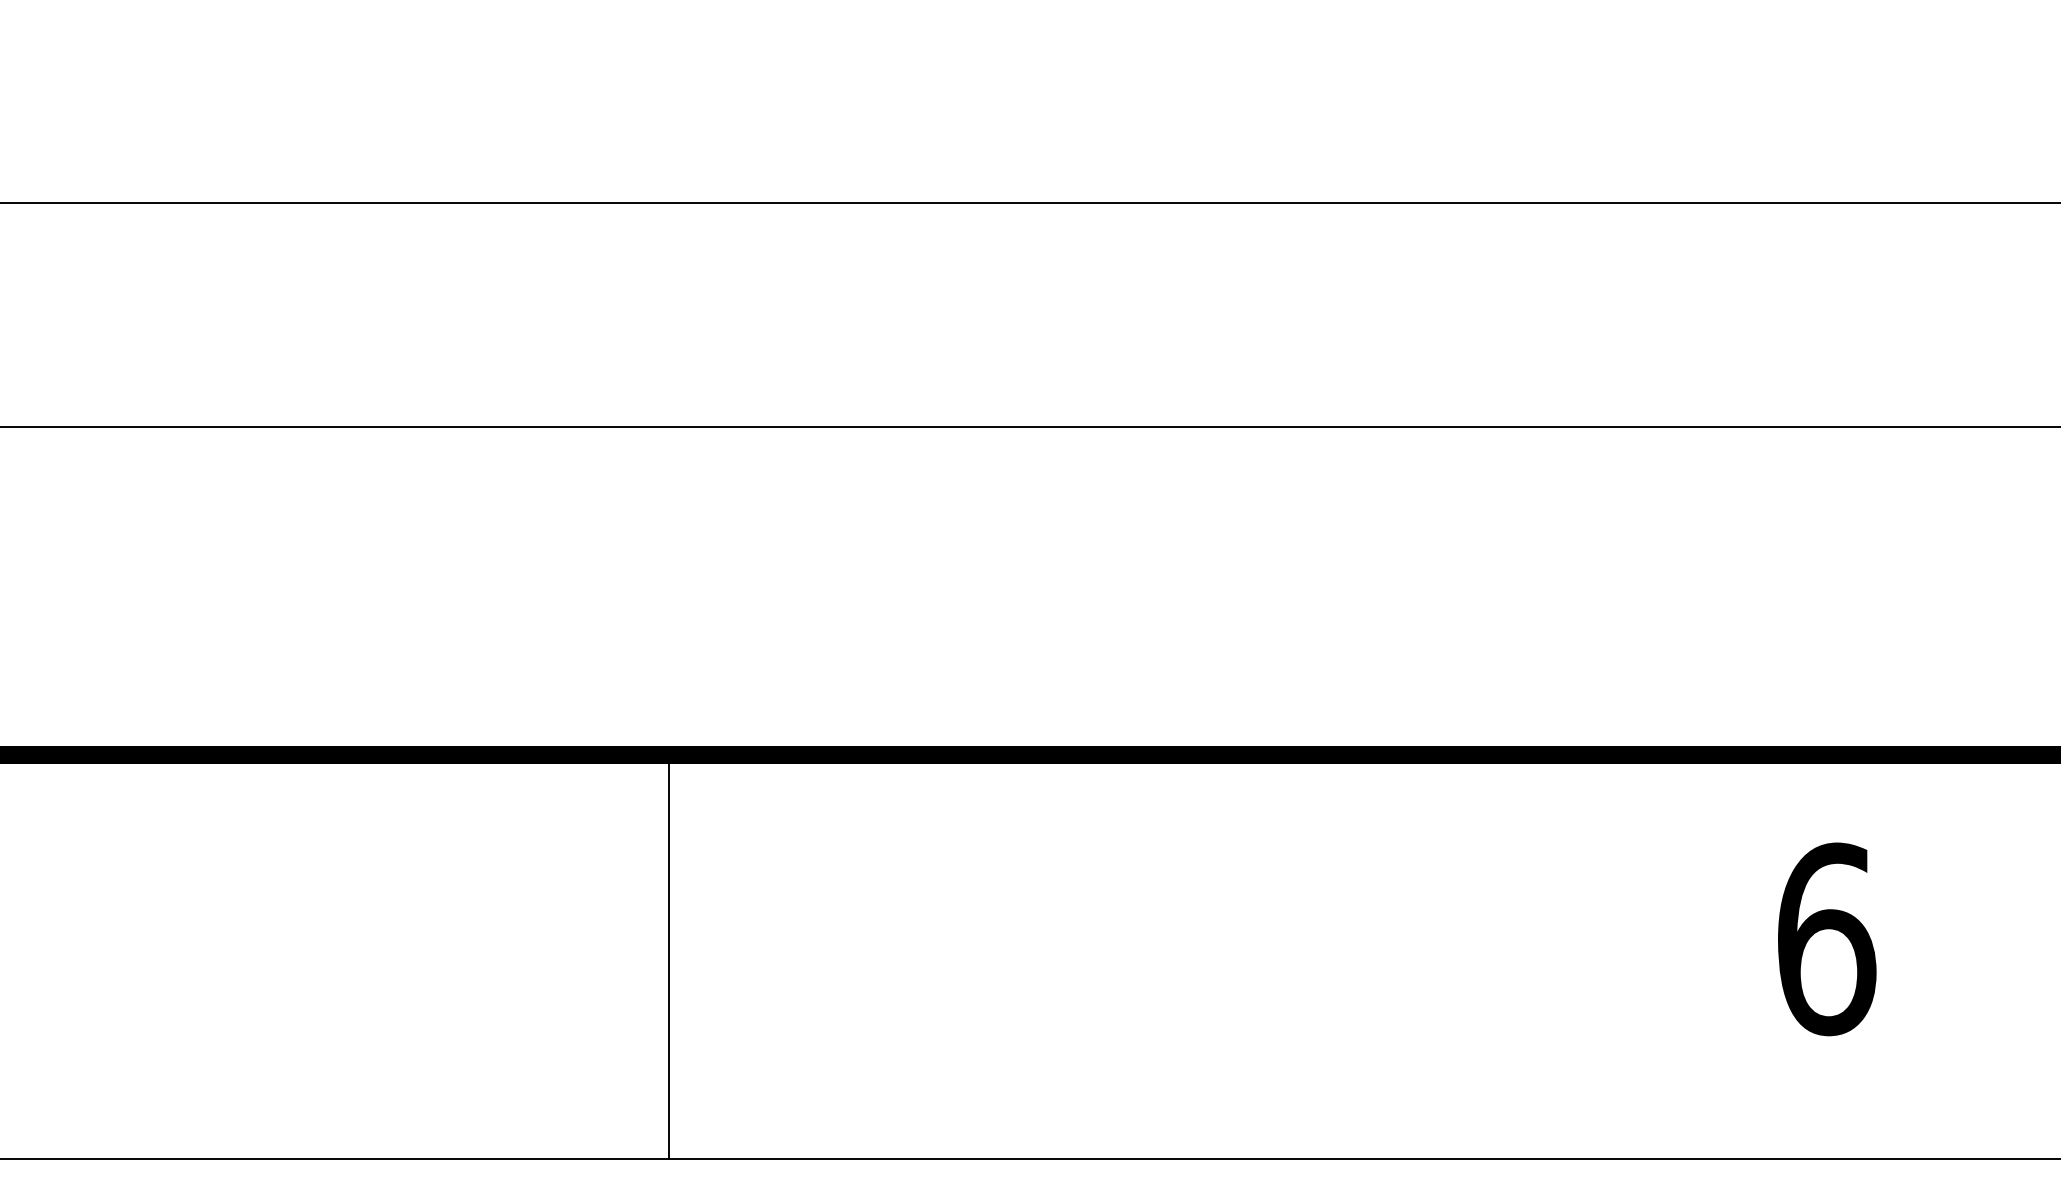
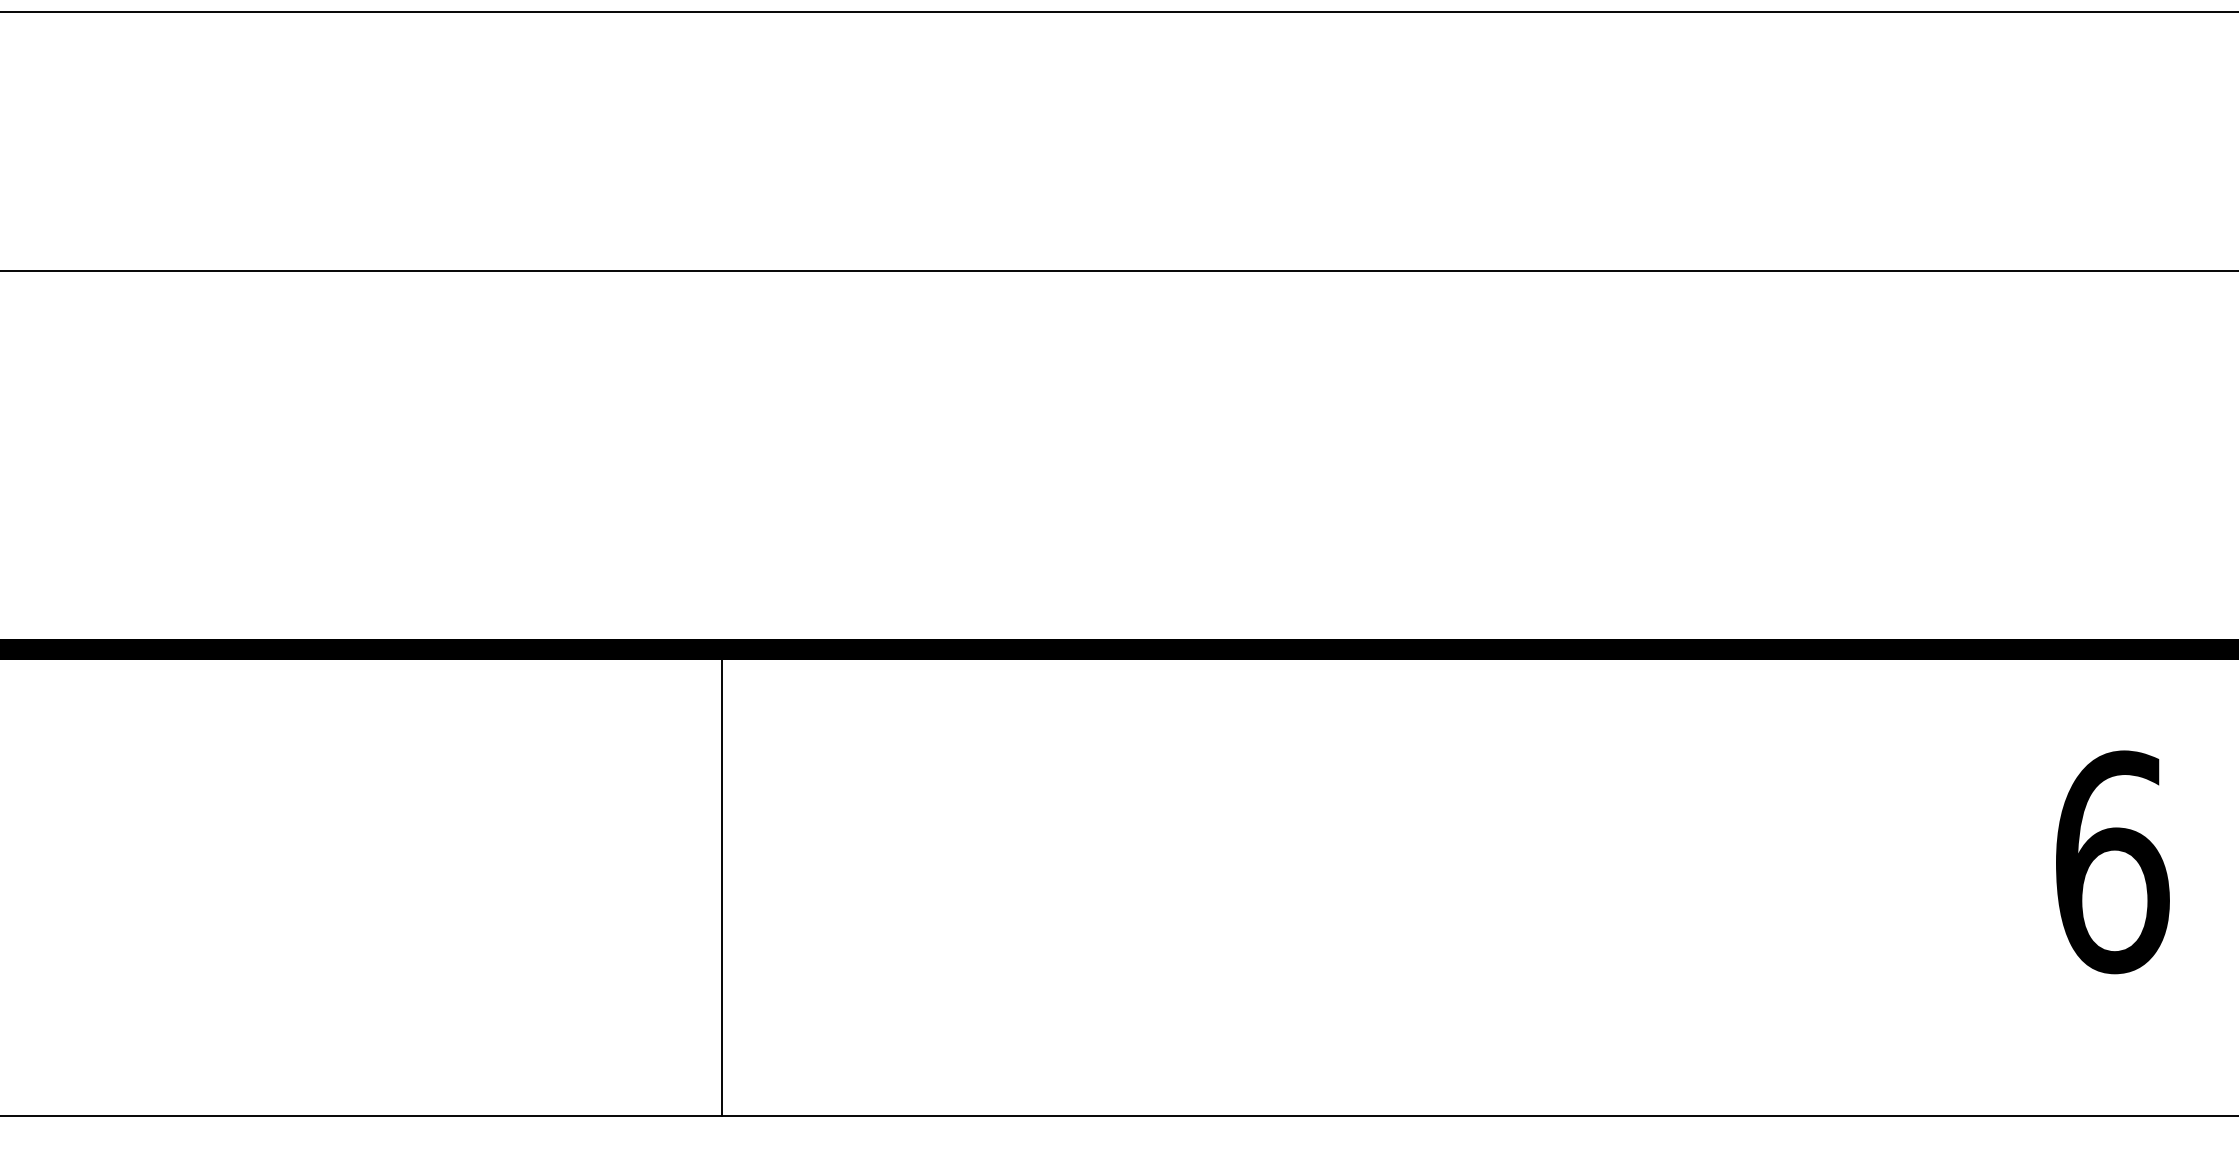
line: (668, 956) -> (722, 882), moved

